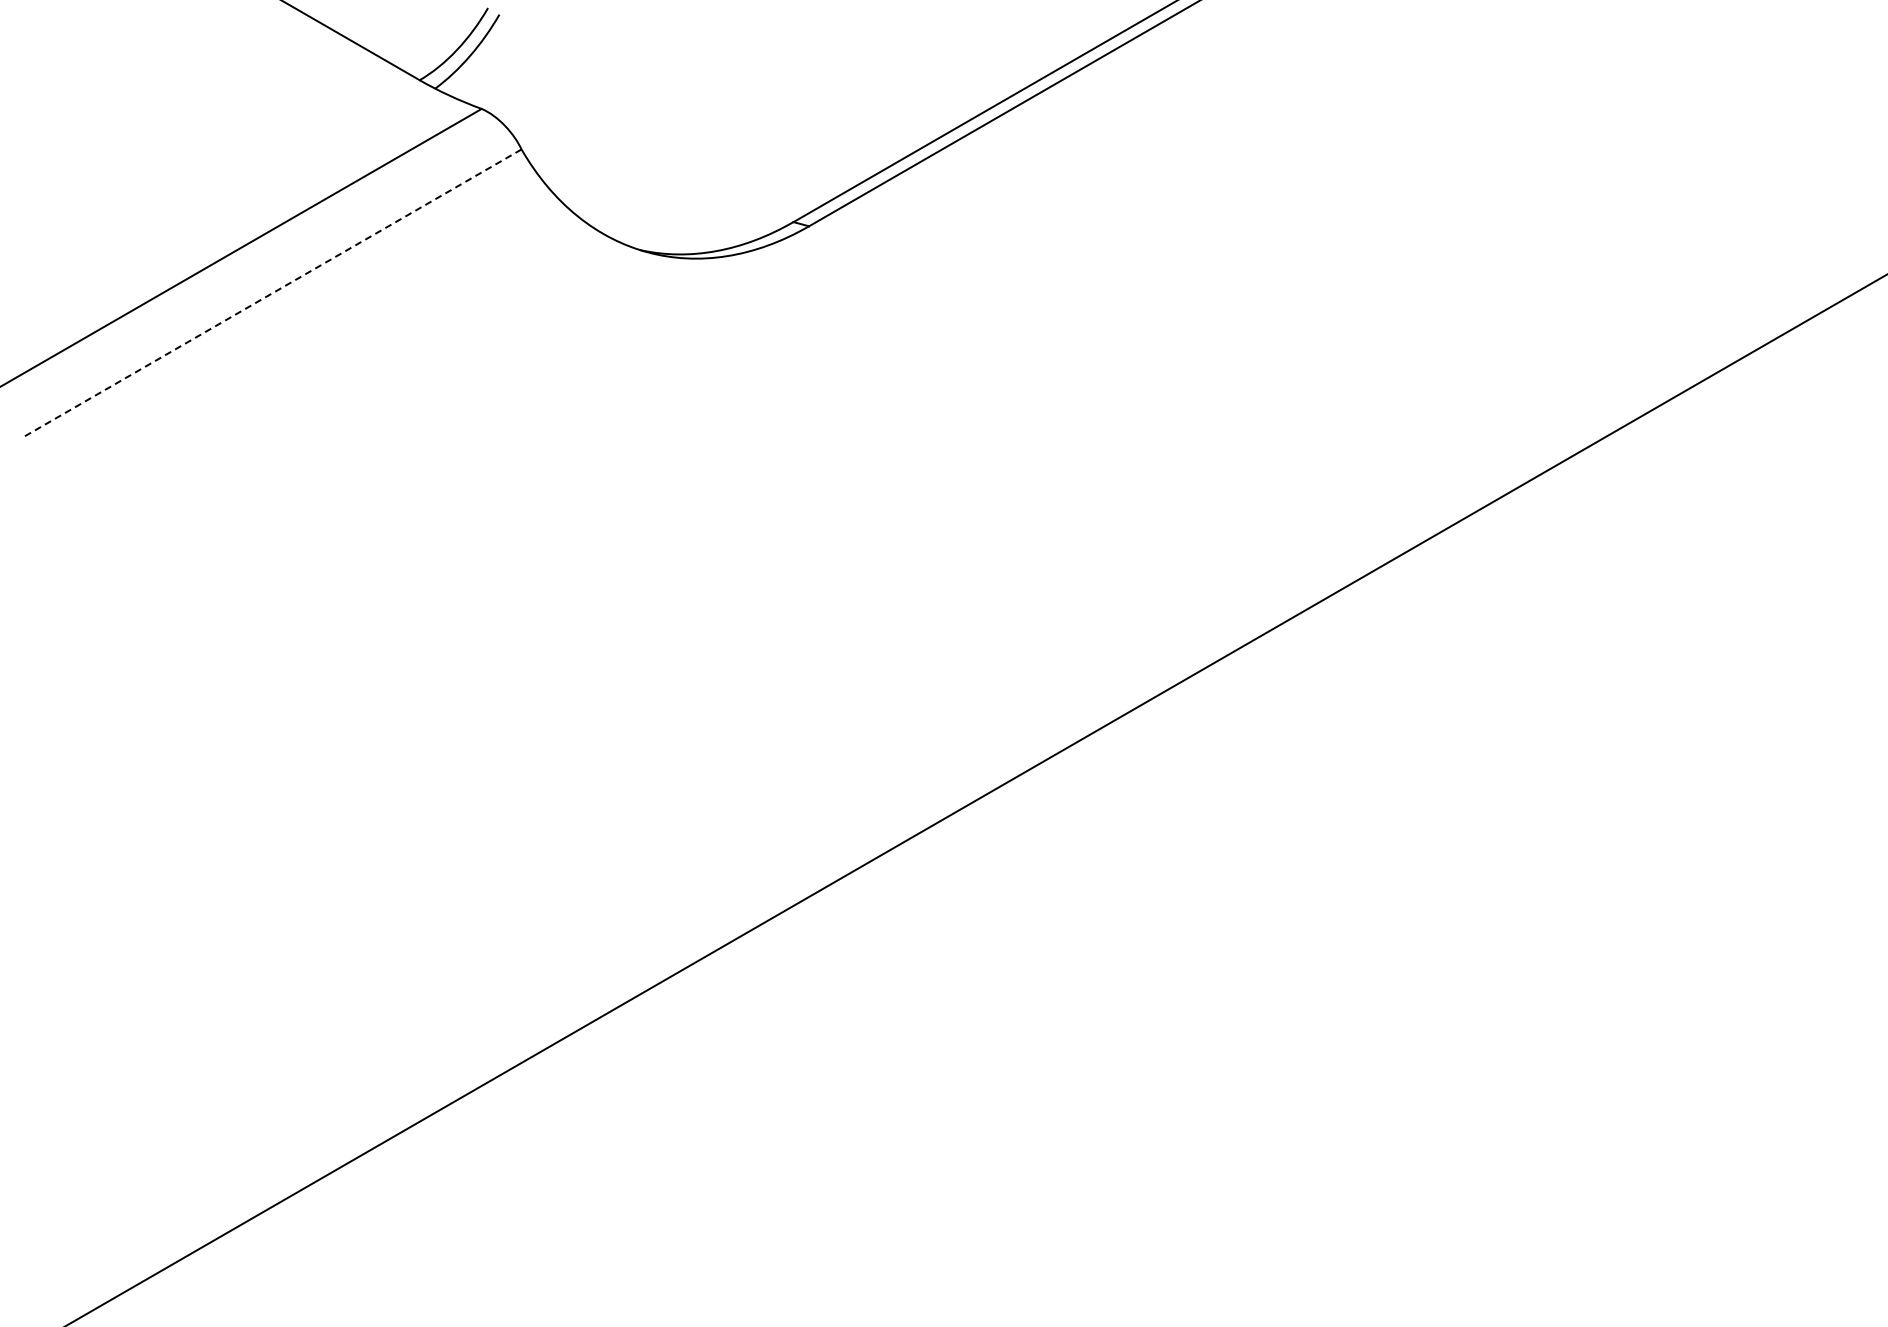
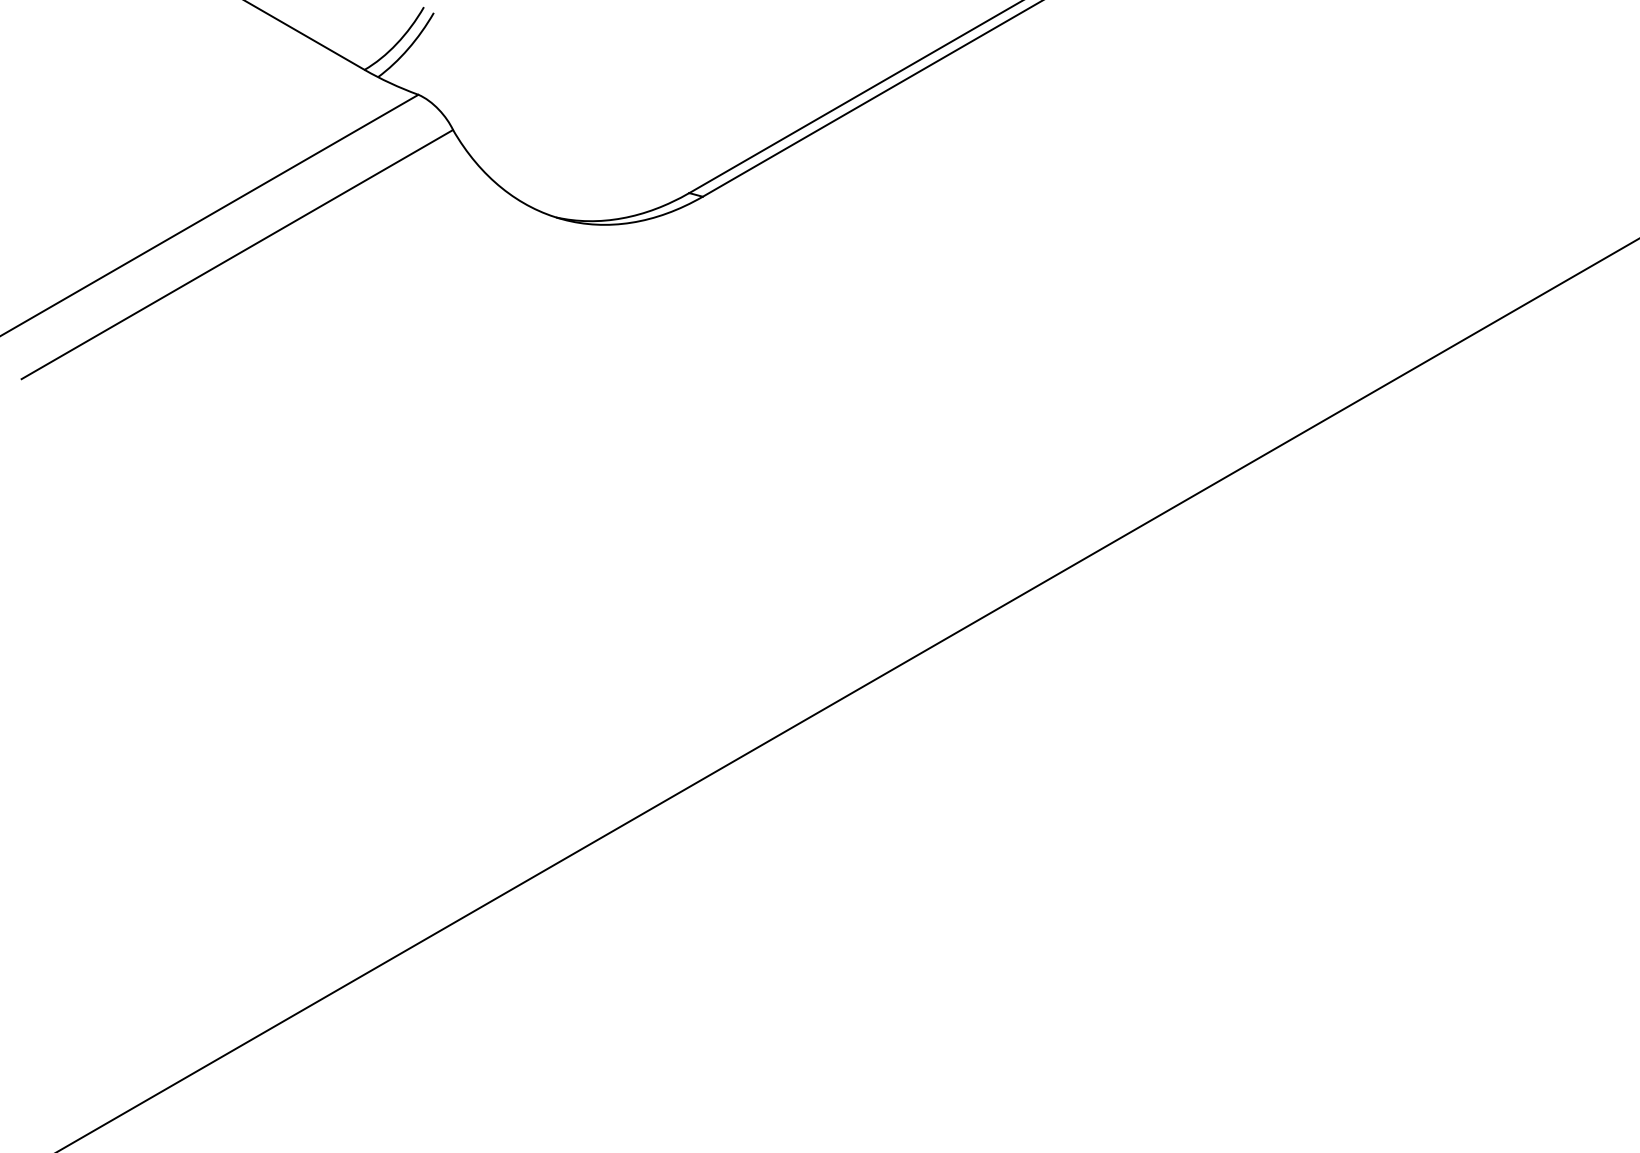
line: (273, 292) -> (237, 254), dashed -> solid

